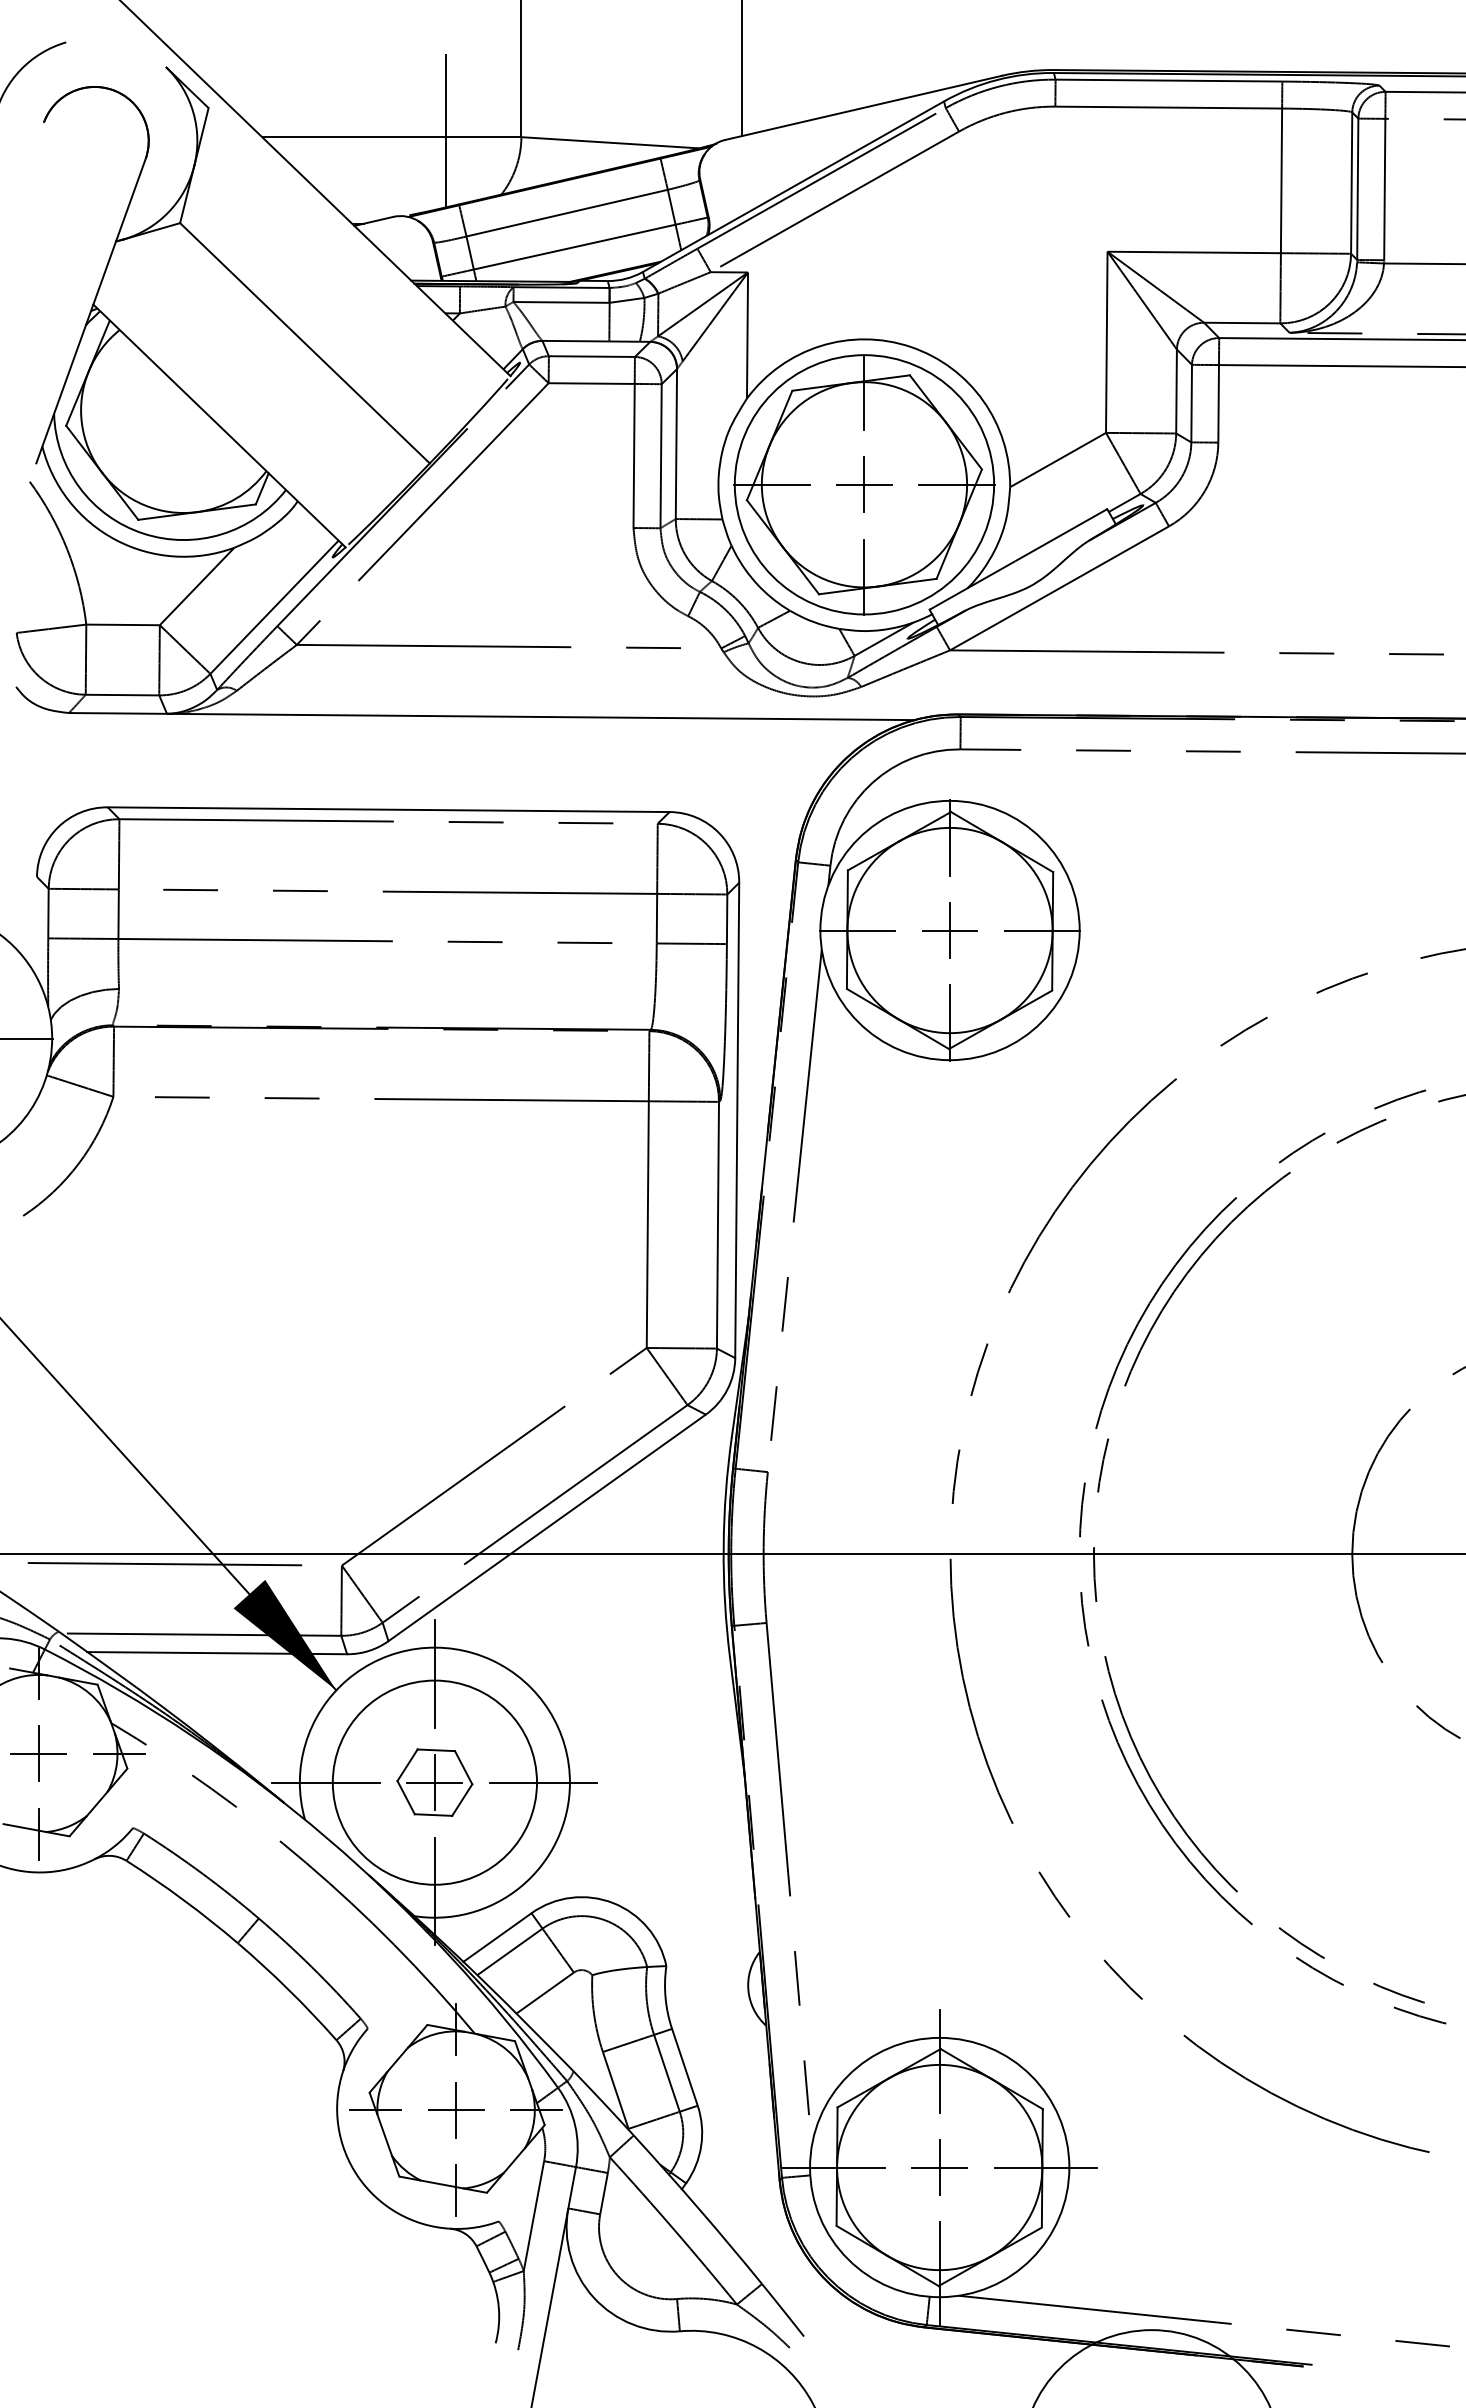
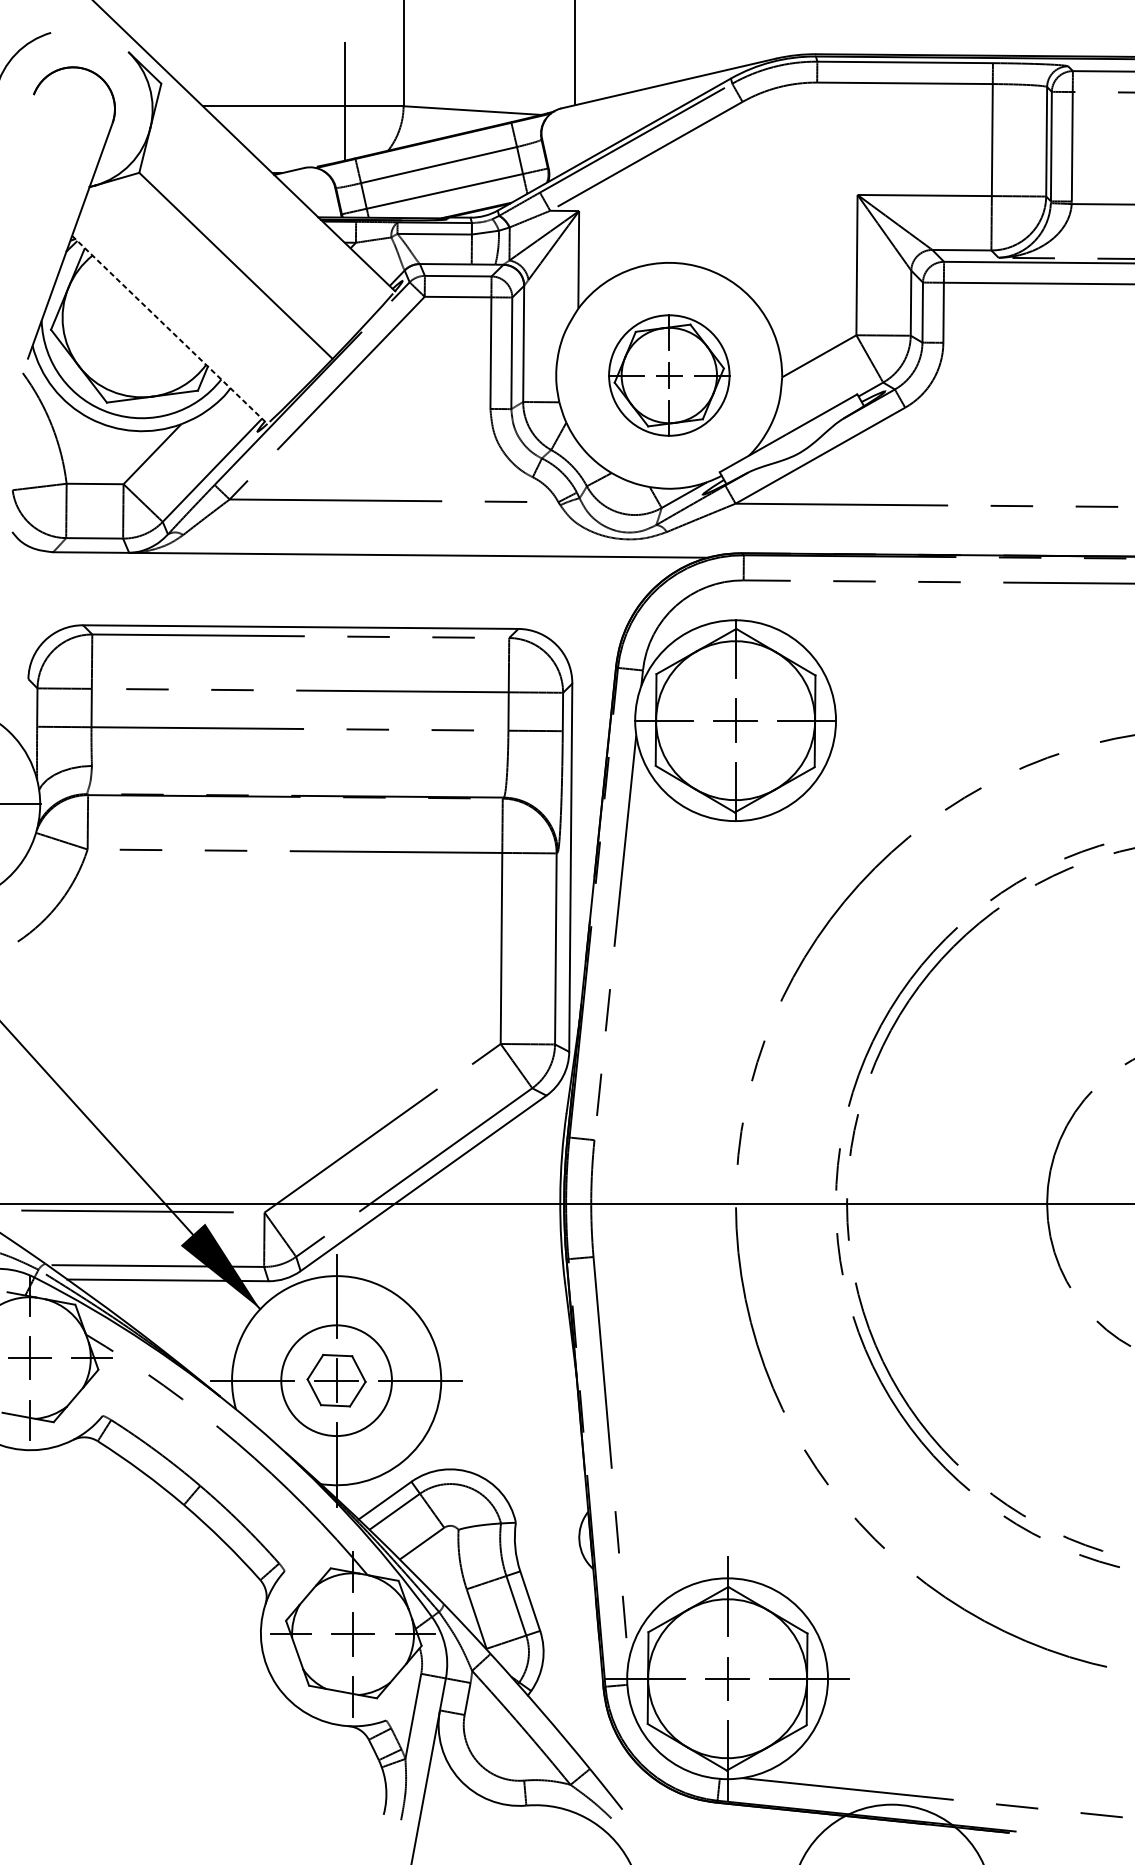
line: (219, 426) -> (169, 330), solid -> dashed
part: (864, 484) -> (669, 375), size x0.6
circle: (434, 1782) -> (336, 1380), size x0.7

